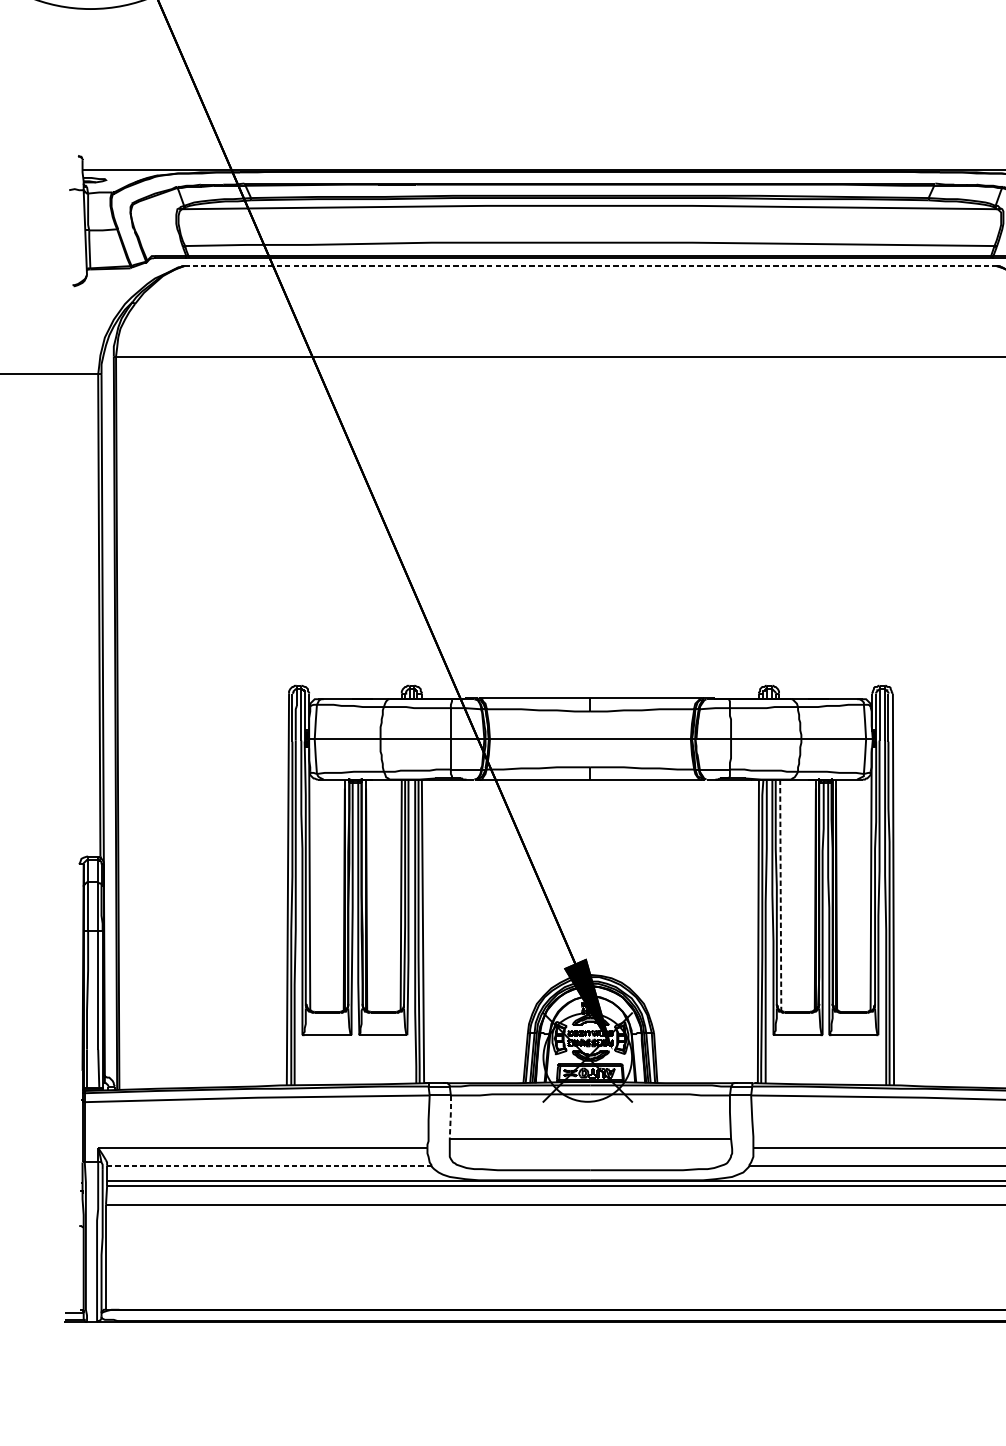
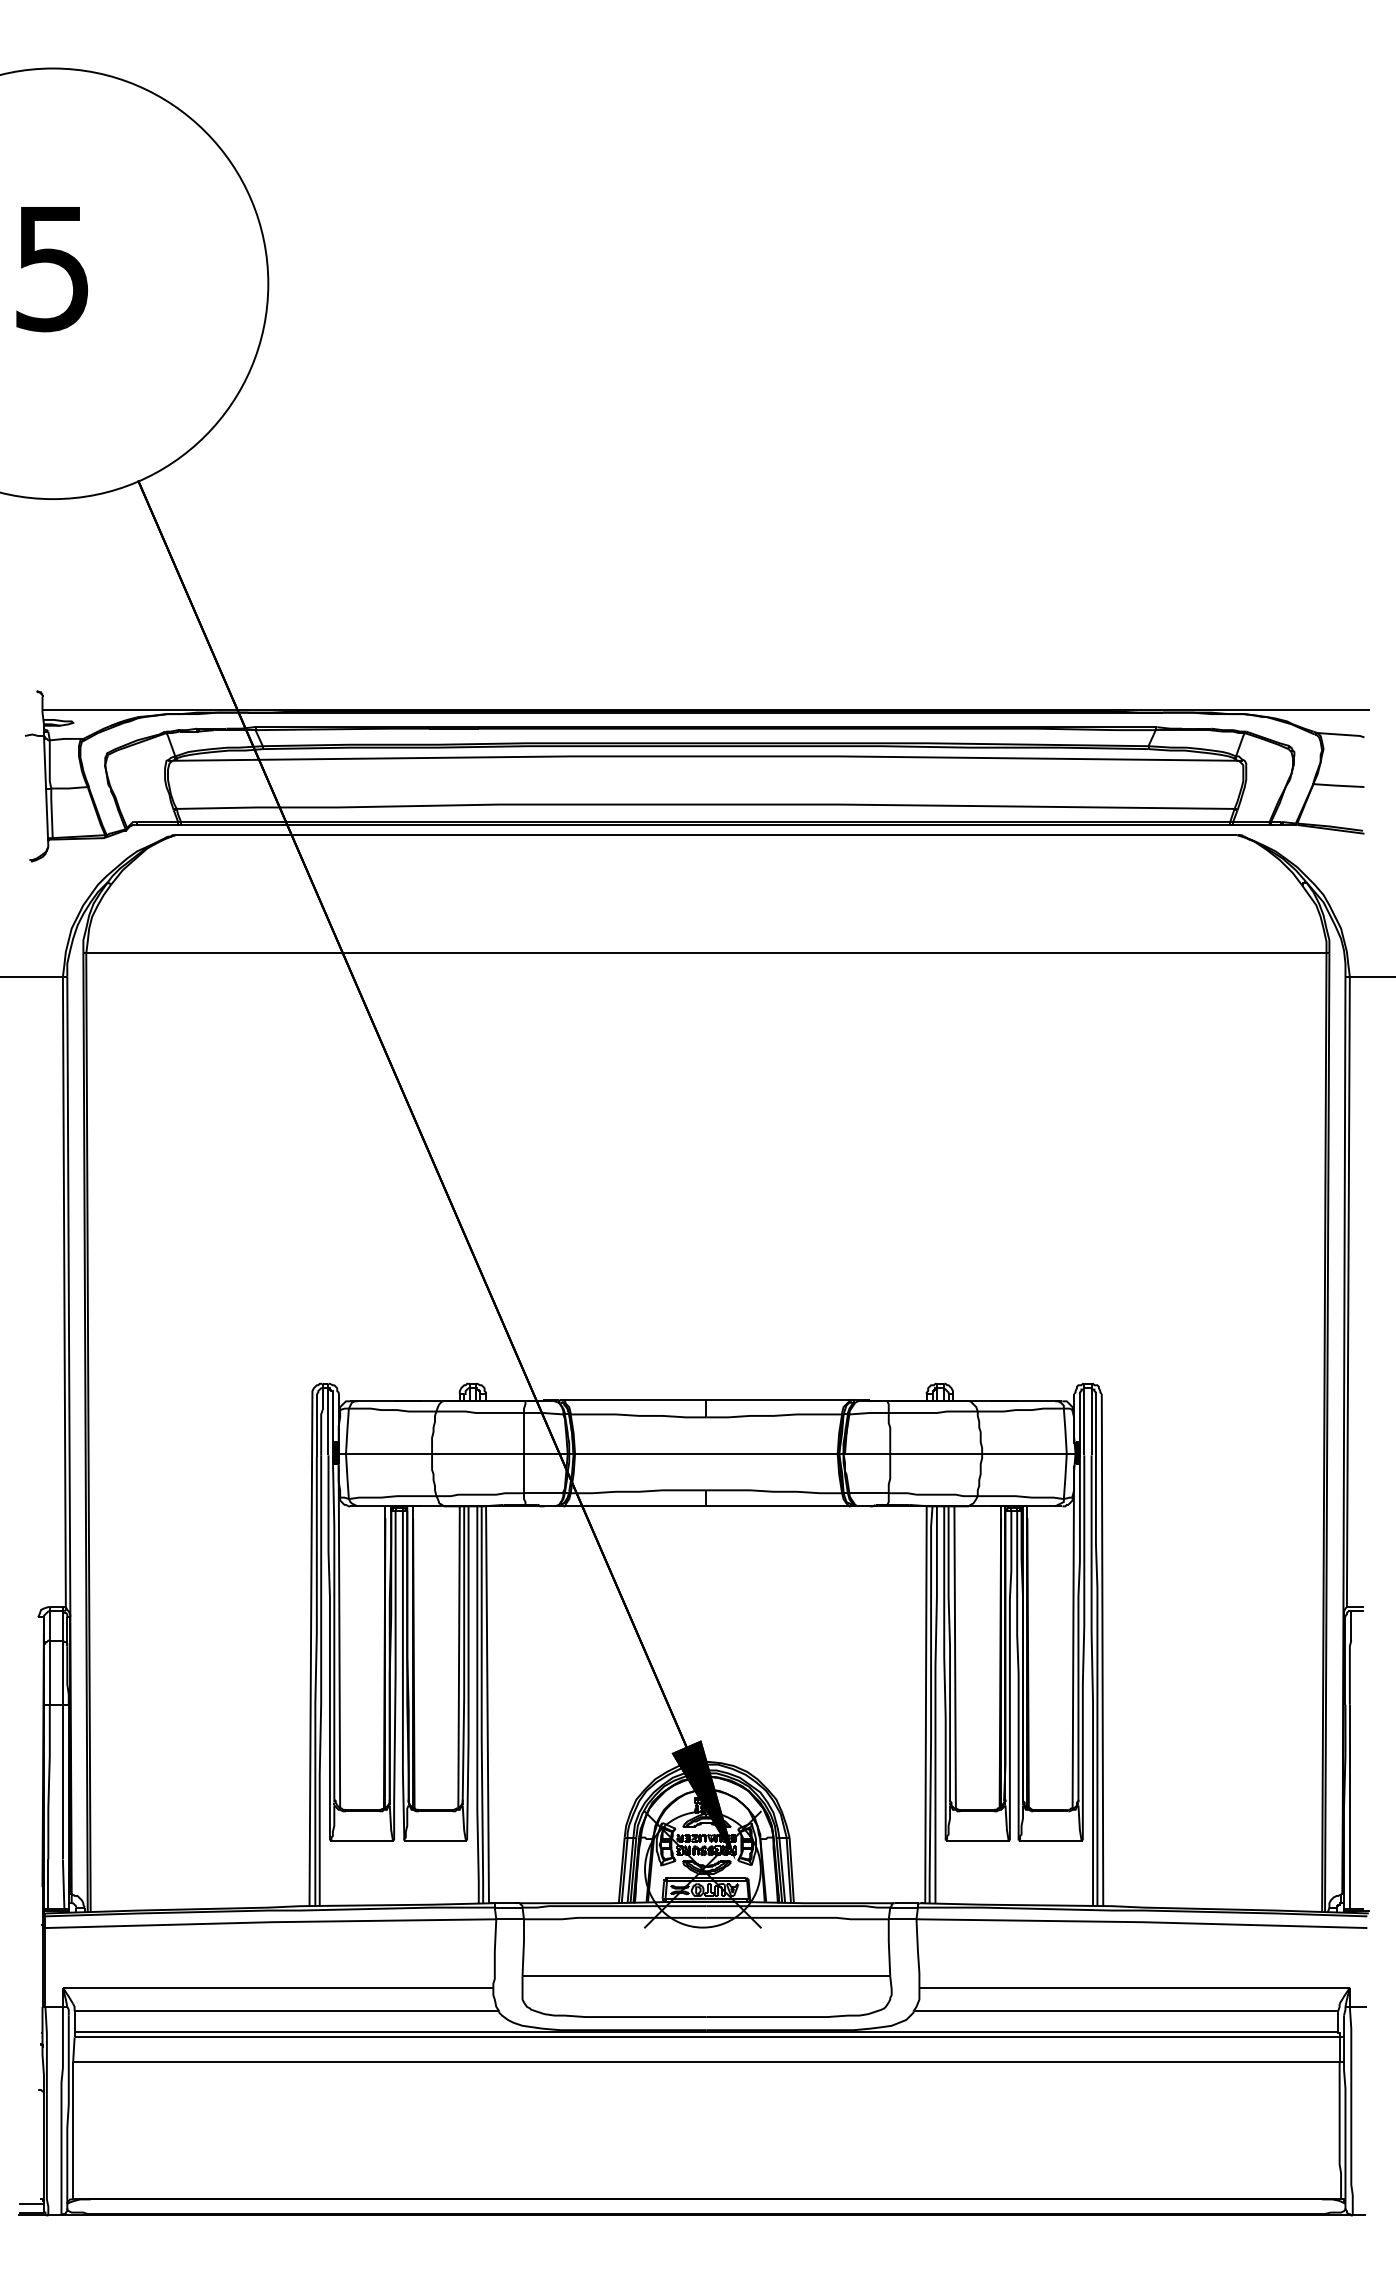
line: (590, 266) -> (706, 835), dashed -> solid
line: (781, 895) -> (955, 1657), dashed -> solid
line: (450, 1117) -> (523, 1947), dashed -> solid
line: (269, 1166) -> (286, 2011), dashed -> solid

